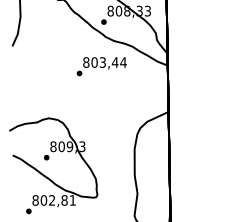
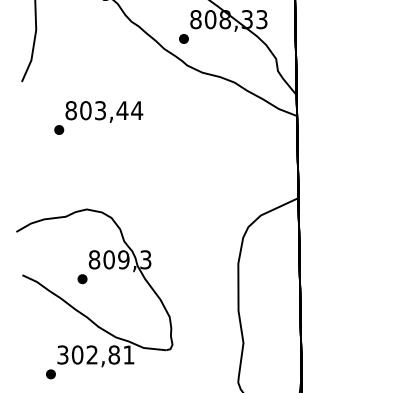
text: (101, 66) -> (98, 117), moved
text: (35, 200) -> (62, 355), 802,81 -> 302,81

